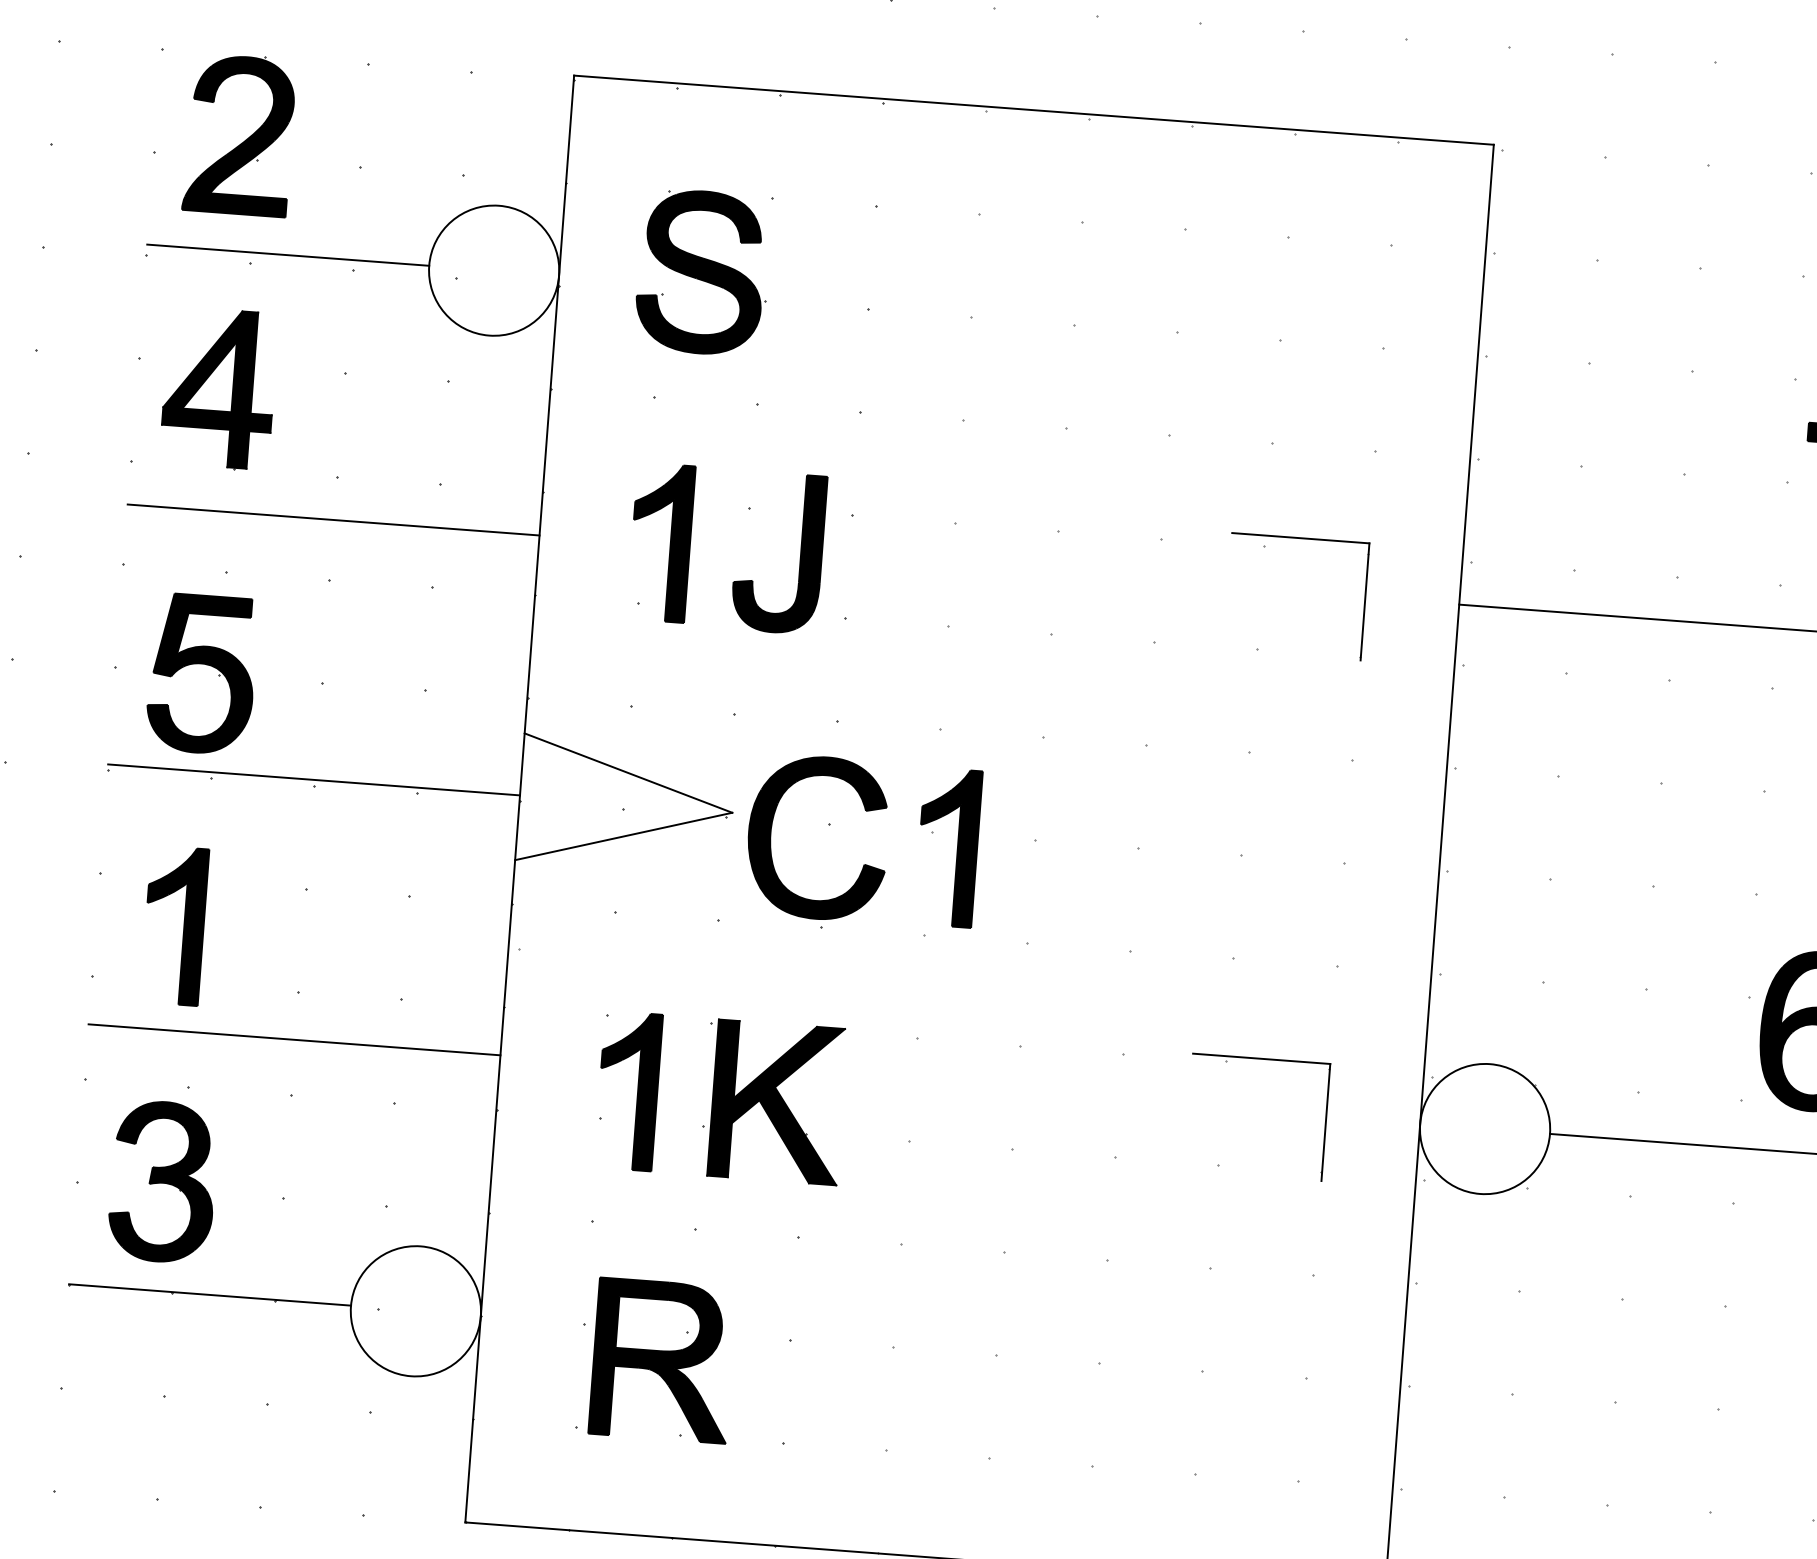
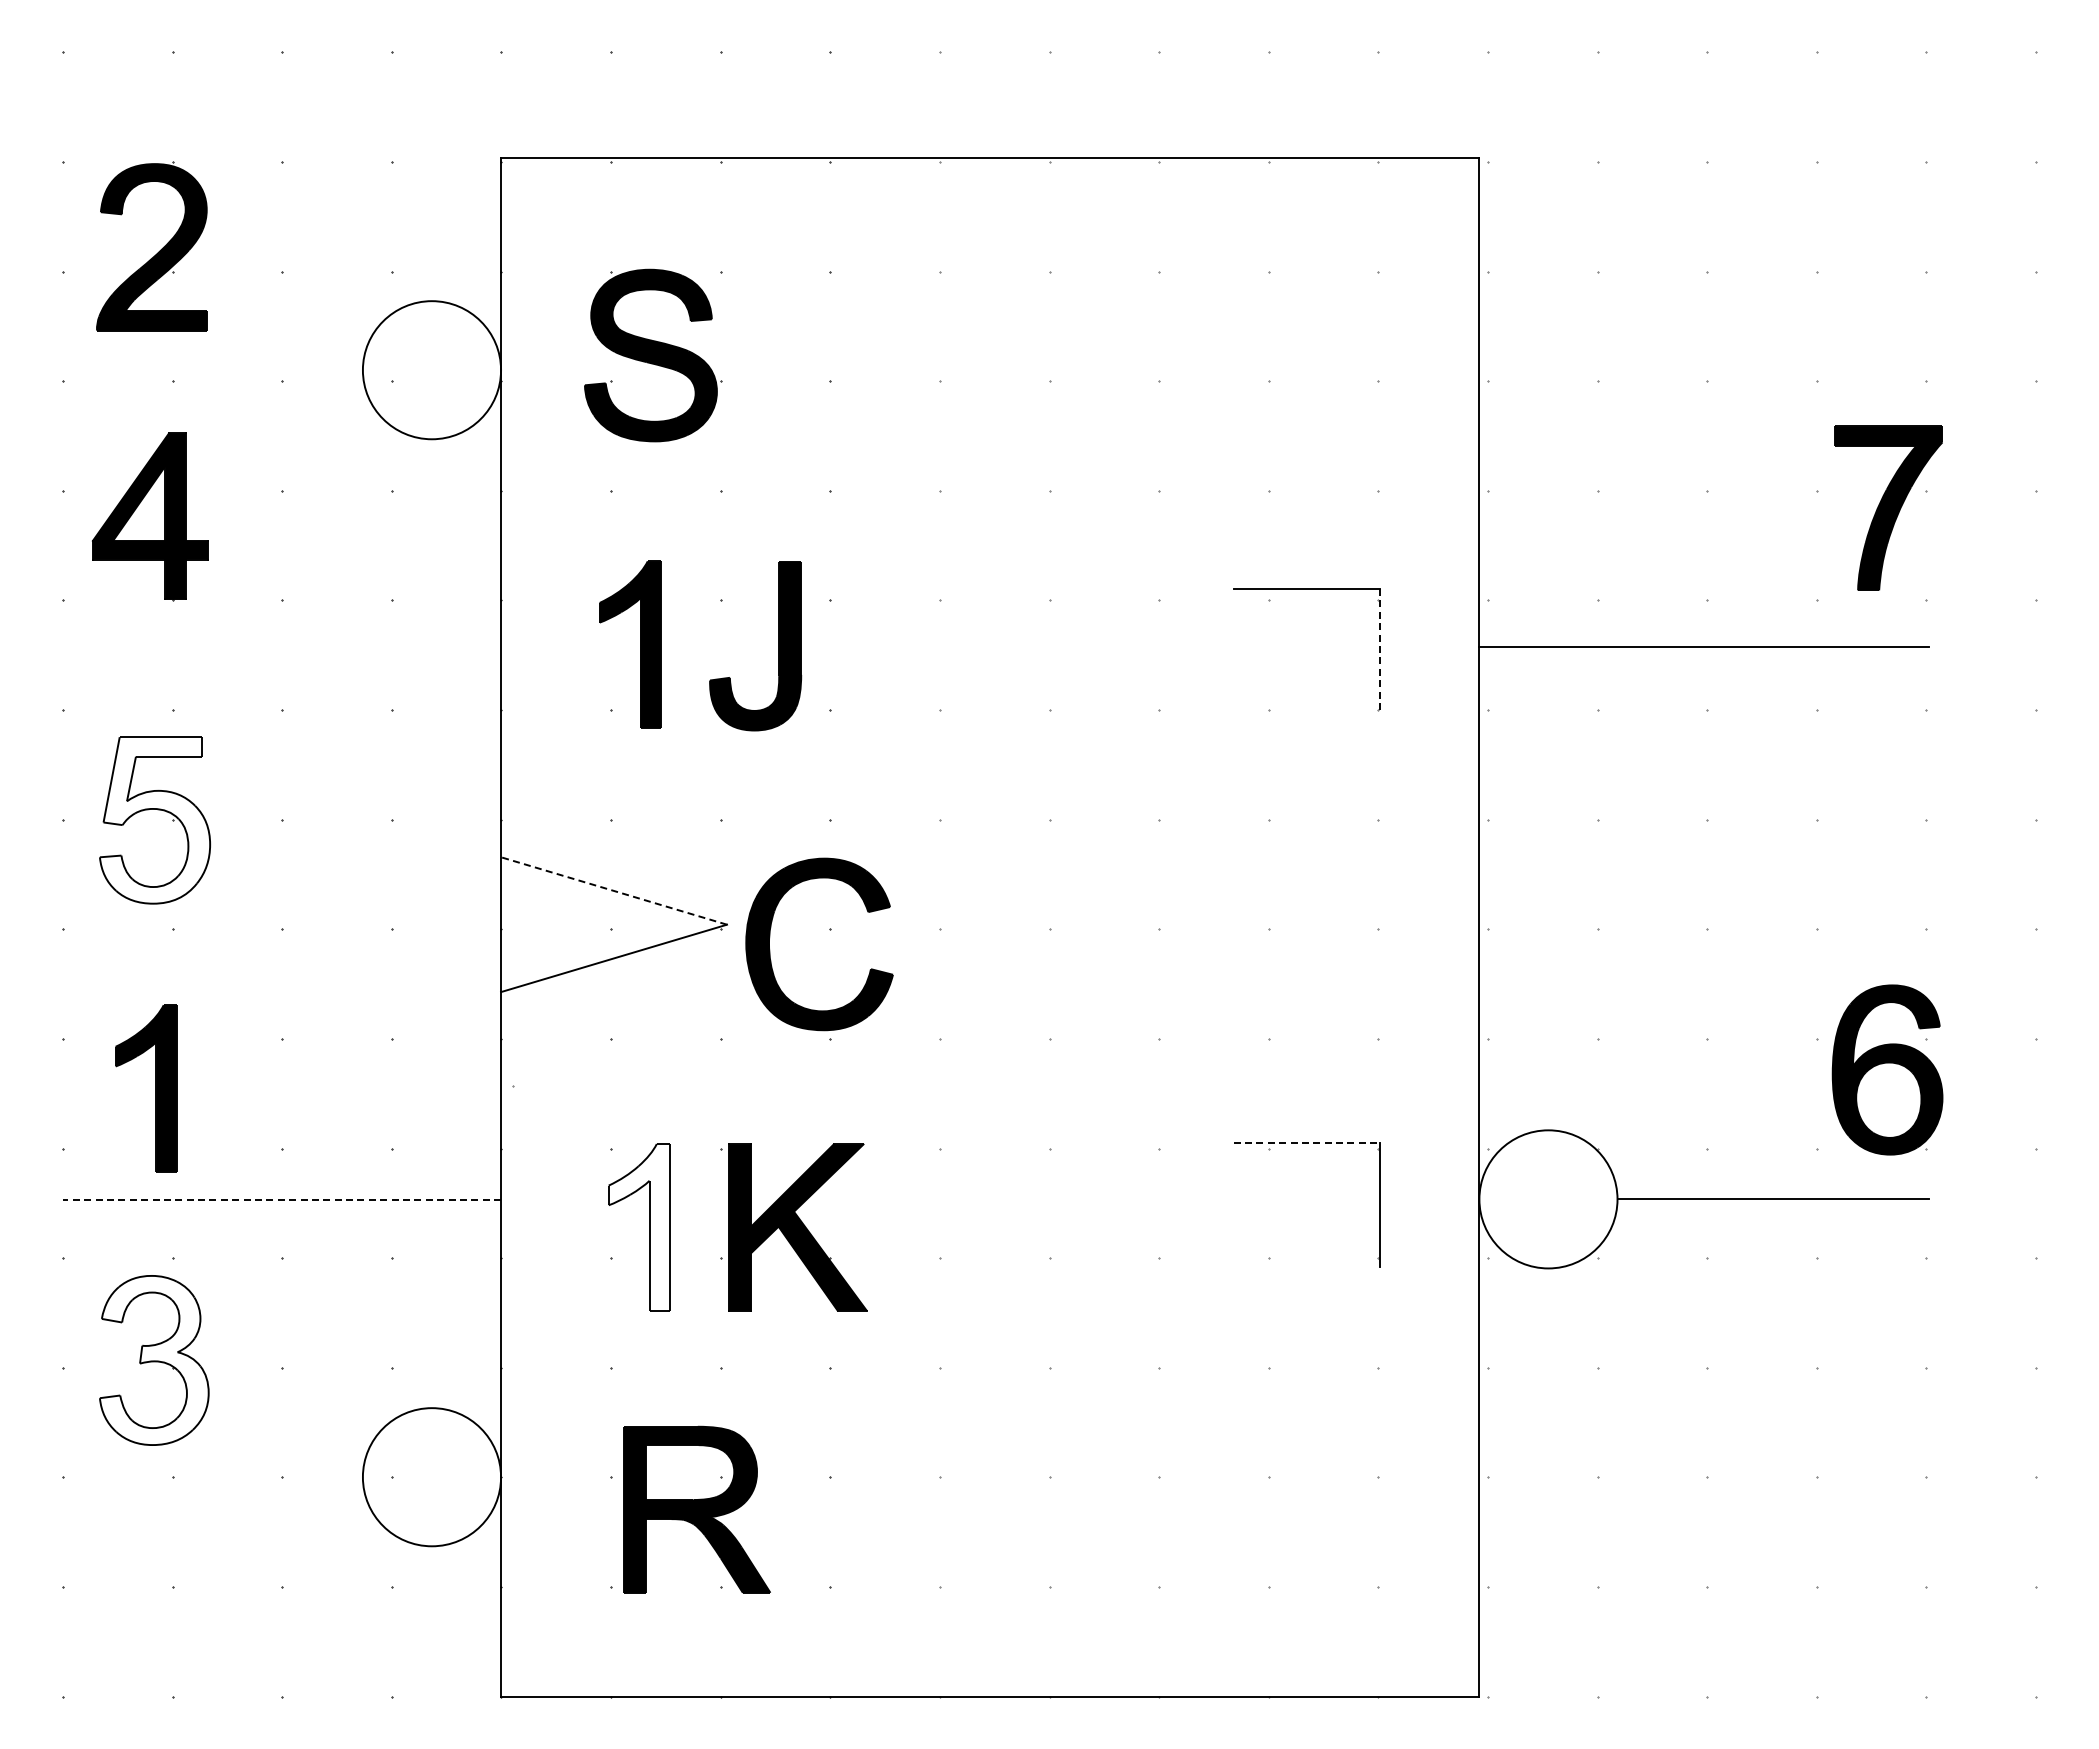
line: (287, 255) -> (212, 370), removed
line: (333, 519) -> (281, 646), removed
line: (1364, 602) -> (1379, 651), solid -> dashed
fill: (201, 674) -> (154, 820), removed
line: (628, 772) -> (614, 890), solid -> dashed
line: (313, 780) -> (281, 923), removed
part: (956, 848) -> (967, 944), removed
line: (294, 1039) -> (281, 1199), solid -> dashed
line: (1261, 1058) -> (1306, 1142), solid -> dashed
fill: (627, 1091) -> (638, 1227), removed
fill: (162, 1181) -> (153, 1360), removed
line: (209, 1295) -> (212, 1476), removed

